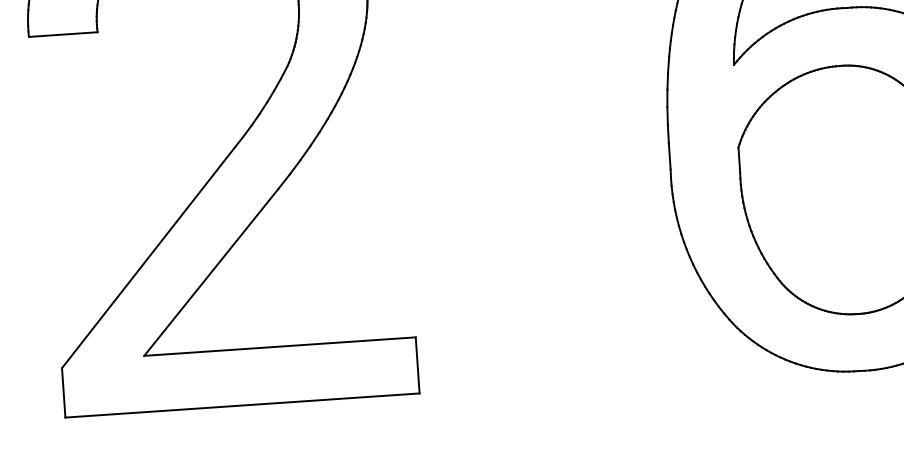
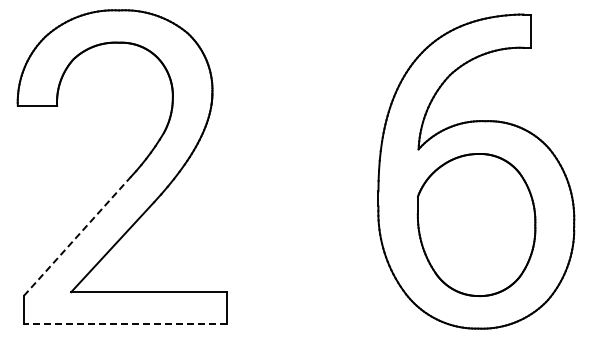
line: (148, 257) -> (77, 236), solid -> dashed
line: (241, 405) -> (124, 324), solid -> dashed

